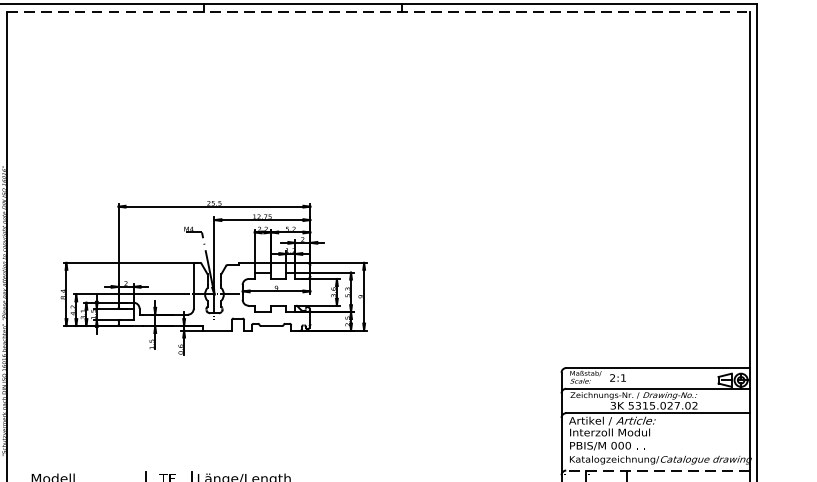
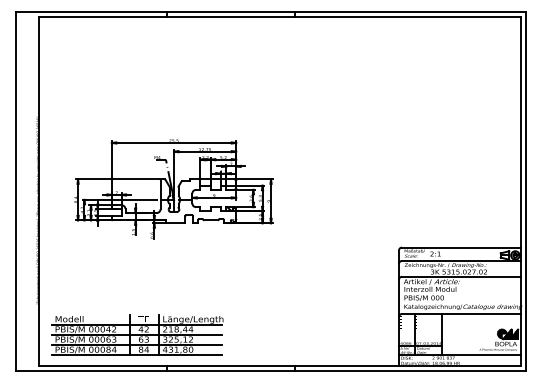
line: (378, 11) -> (280, 16), dashed -> solid
line: (656, 469) -> (460, 313), dashed -> solid

